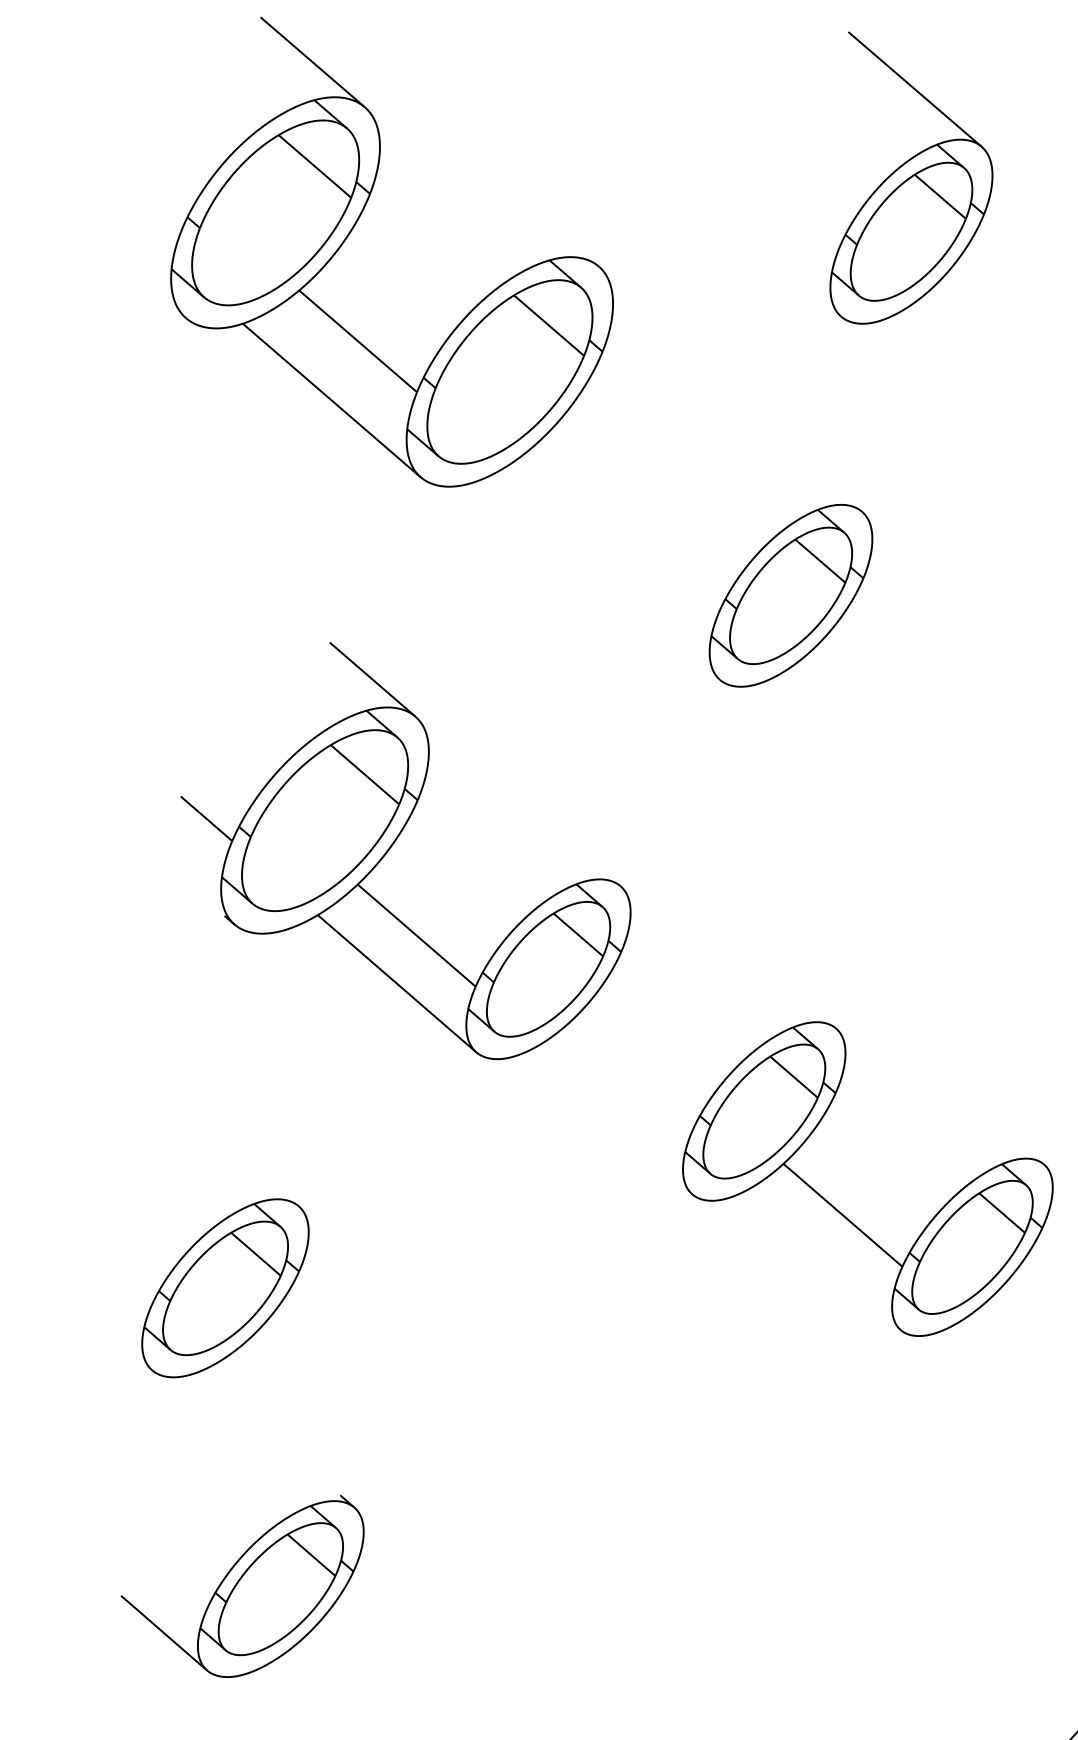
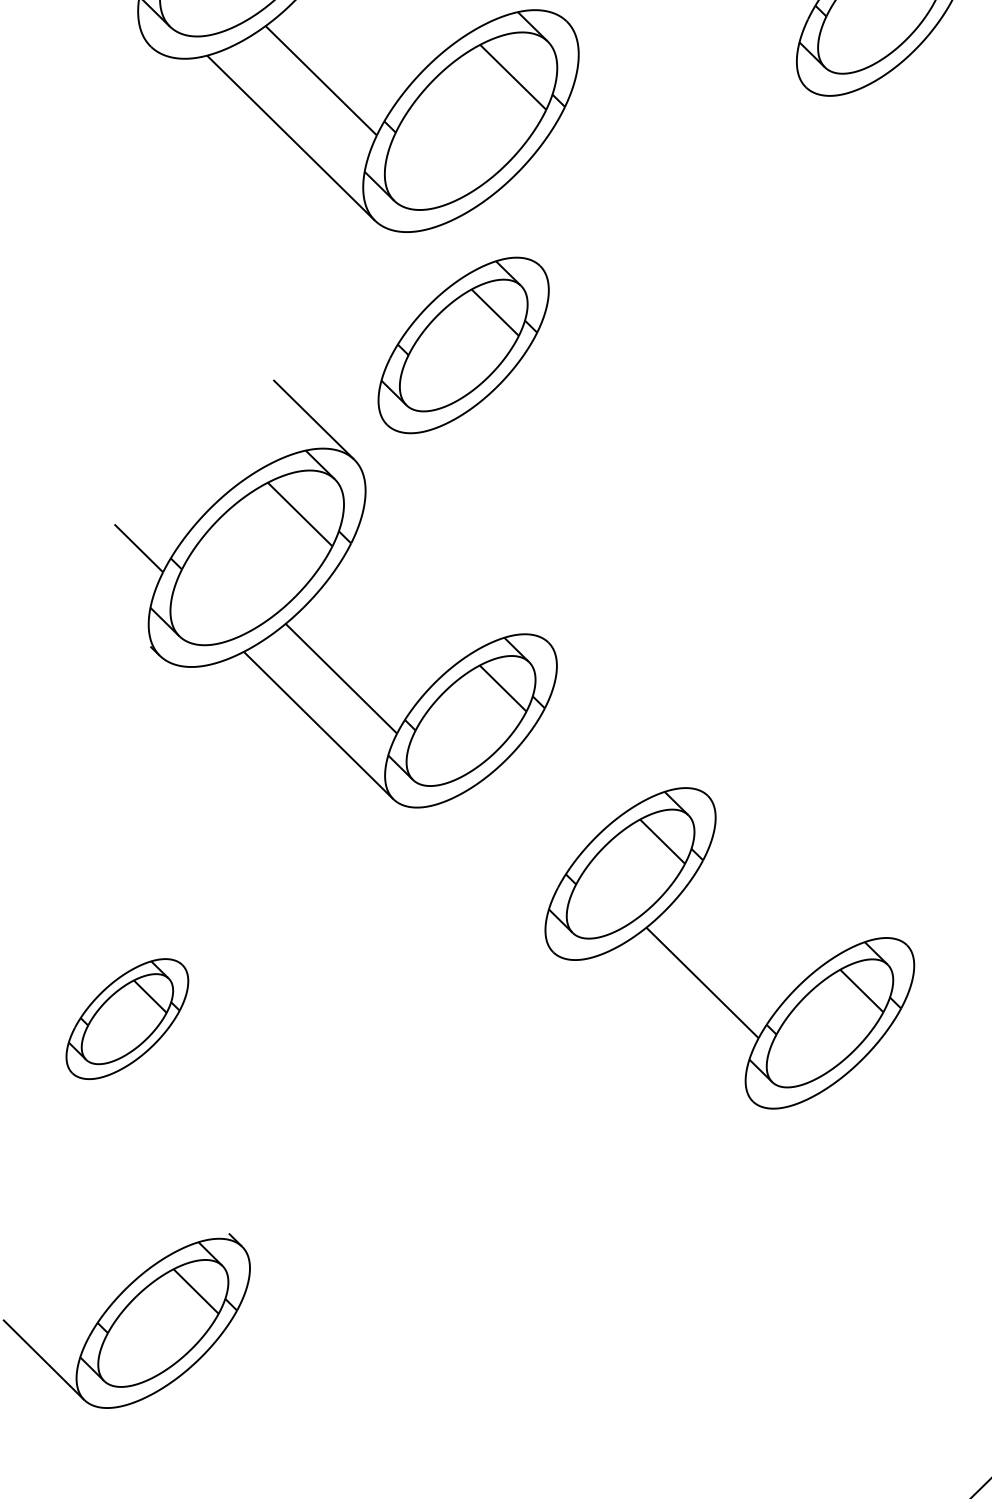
part: (790, 595) -> (463, 345), moved
part: (840, 1211) -> (700, 978), moved
part: (225, 1288) -> (127, 1019), size x0.7

